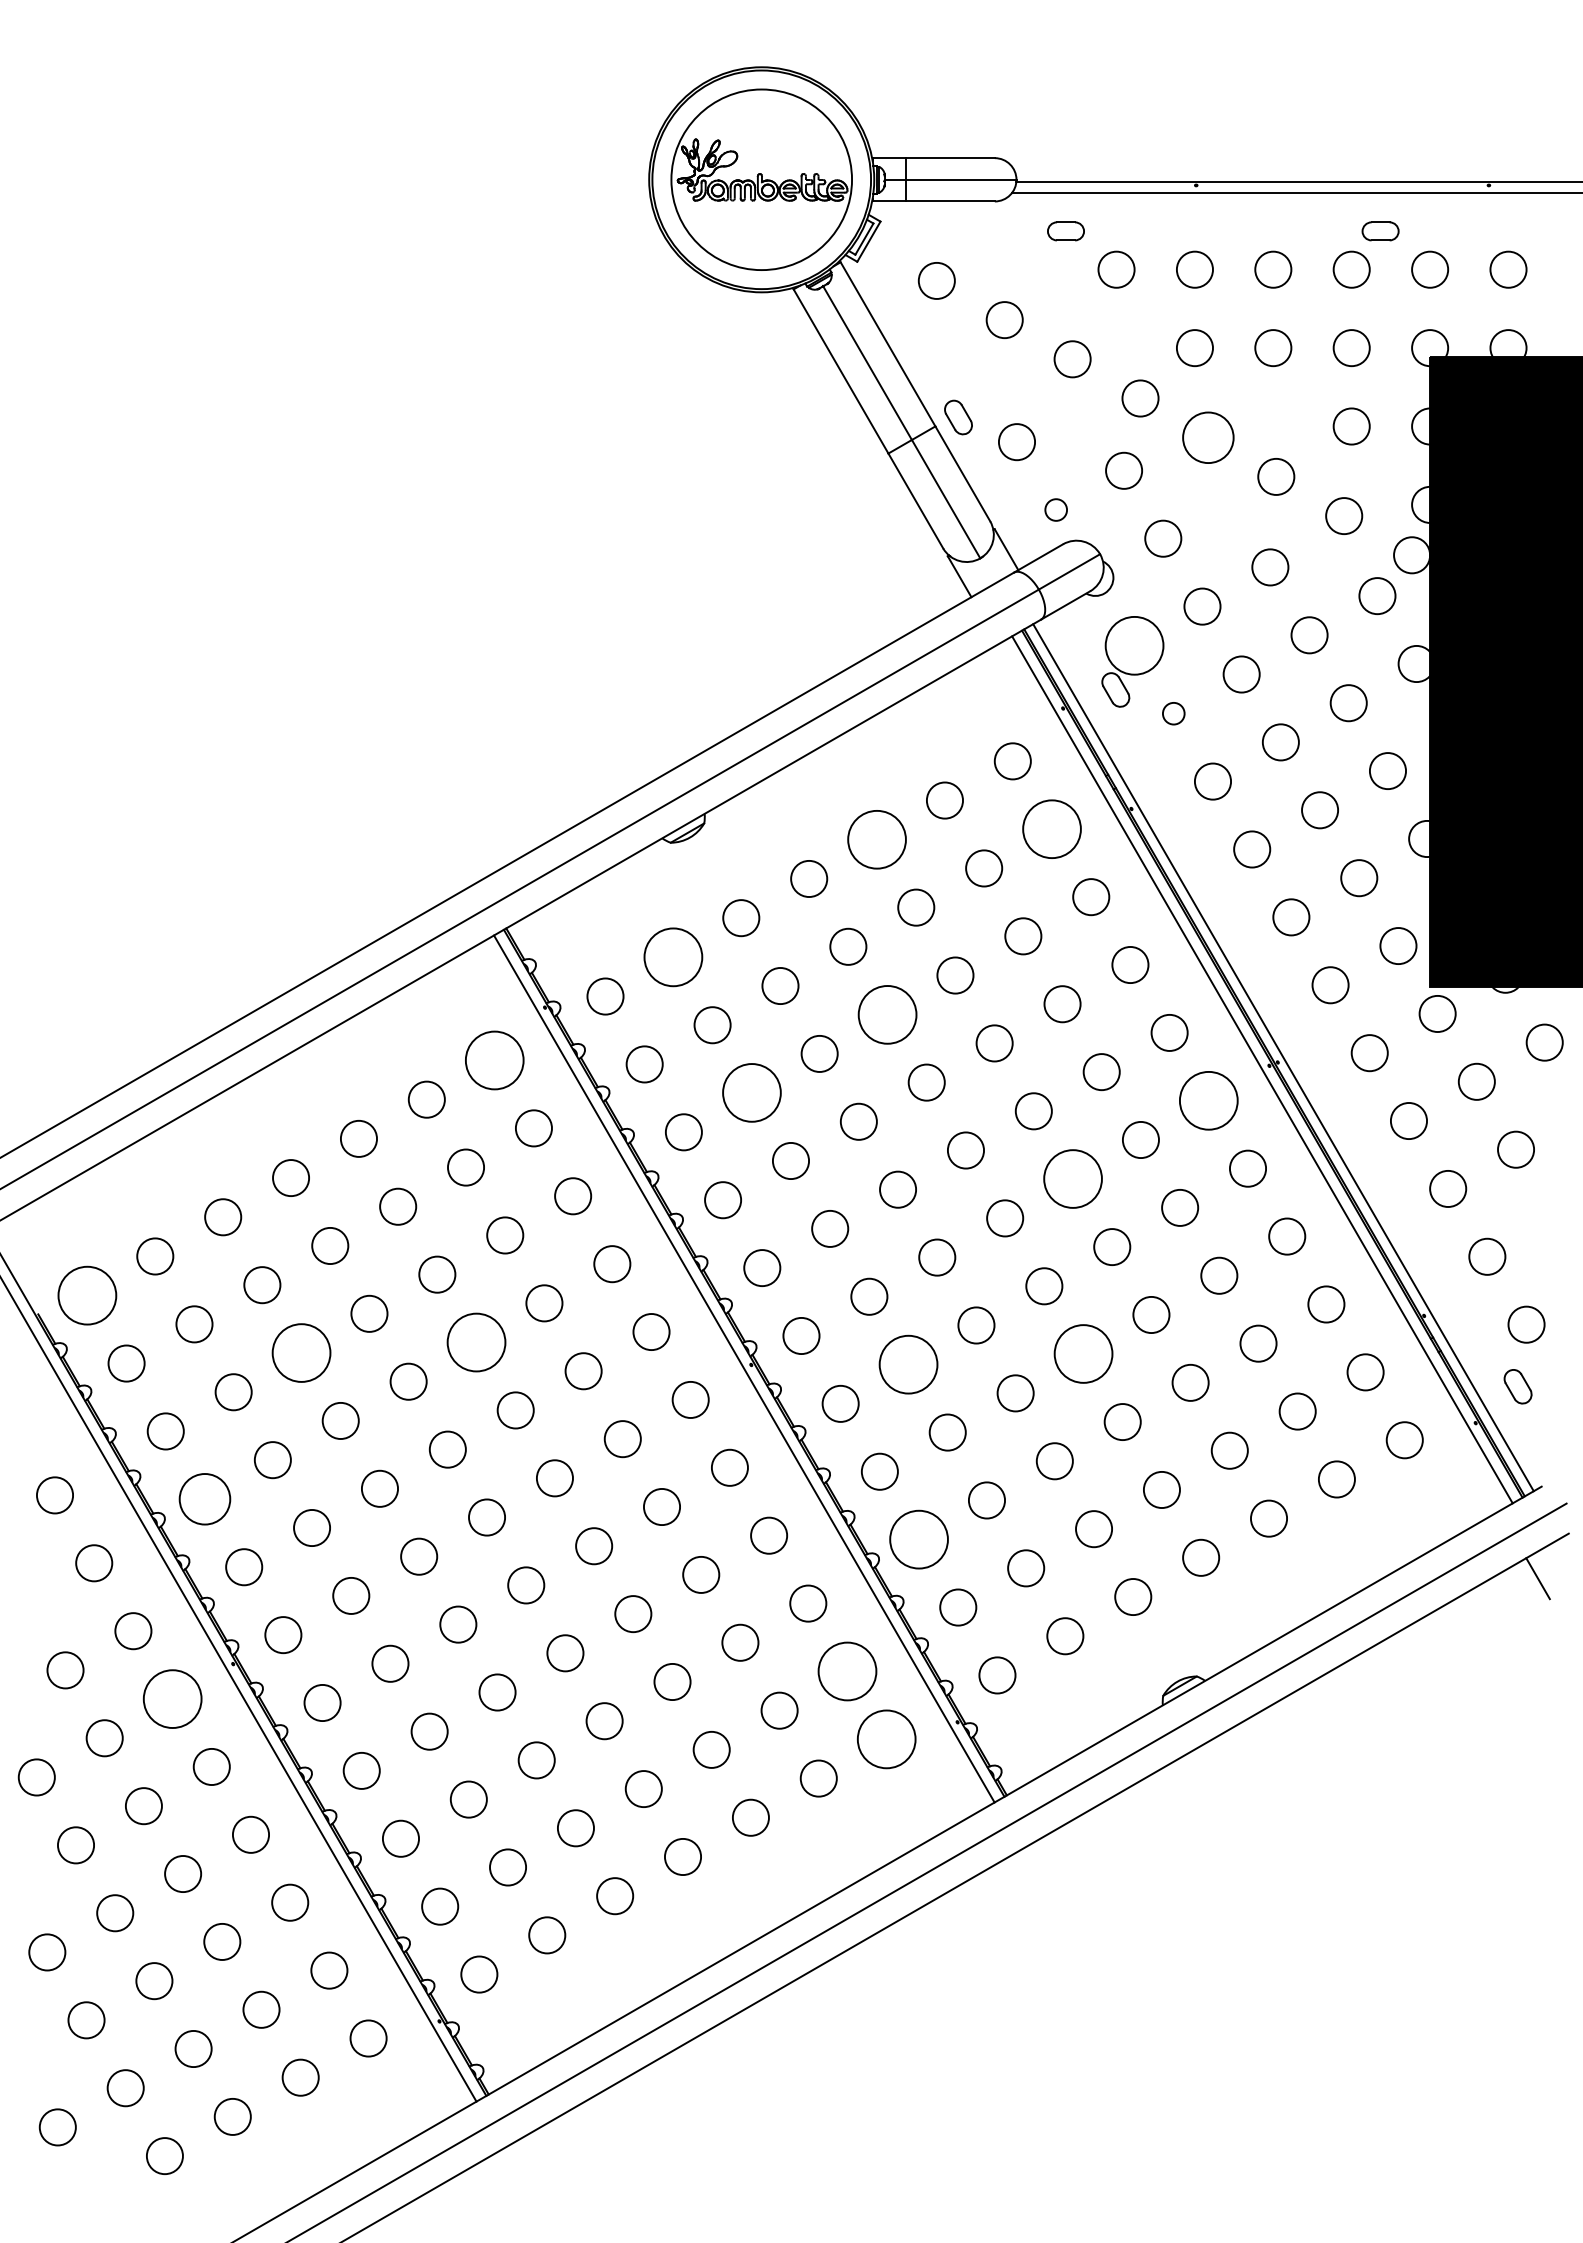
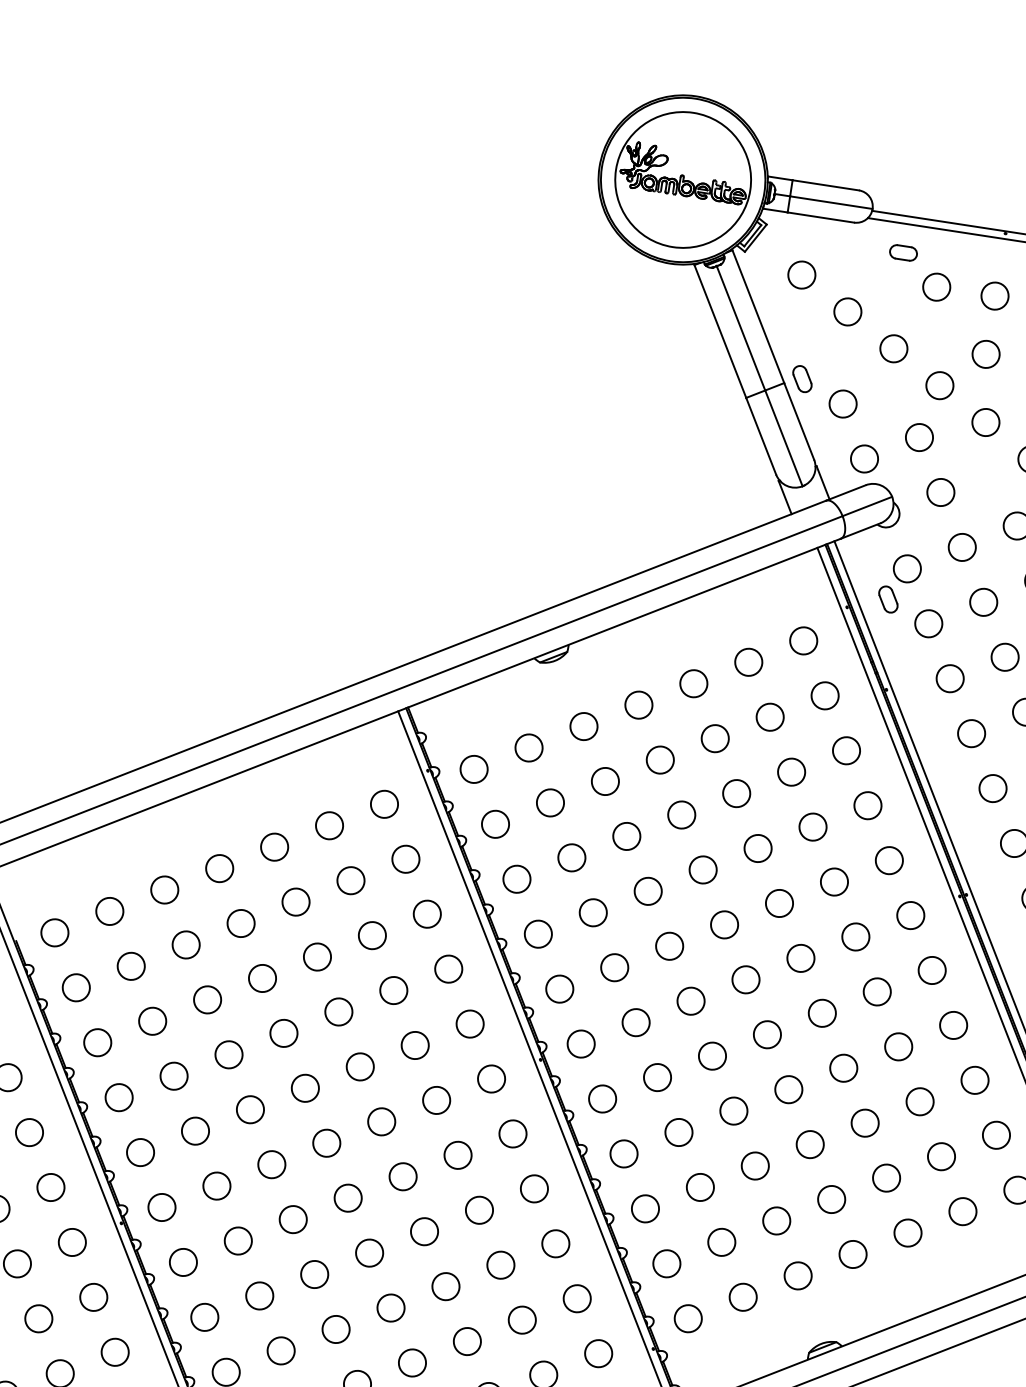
circle: (1208, 437) -> (986, 422), size x0.71
circle: (1056, 509) -> (864, 458), size x1.67
circle: (1134, 645) -> (907, 568), size x0.62
circle: (1173, 713) -> (928, 623), size x1.67
circle: (1052, 829) -> (825, 696), size x0.62
circle: (877, 839) -> (694, 683), size x0.62
circle: (673, 957) -> (529, 748), size x0.62
circle: (887, 1014) -> (681, 814), size x0.62
circle: (494, 1060) -> (384, 804), size x0.62
circle: (751, 1093) -> (571, 858), size x0.62
circle: (1208, 1100) -> (910, 915), size x0.62
circle: (1072, 1179) -> (800, 958), size x0.62
circle: (87, 1295) -> (55, 932), size x0.62
circle: (476, 1342) -> (338, 1011), size x0.62
circle: (301, 1353) -> (207, 1000), size x0.62
circle: (1083, 1354) -> (788, 1089), size x0.62
circle: (908, 1364) -> (657, 1077), size x0.62
circle: (204, 1499) -> (118, 1097), size x0.71
circle: (919, 1539) -> (645, 1208), size x0.62
circle: (847, 1671) -> (577, 1298), size x0.62
circle: (172, 1698) -> (72, 1242), size x0.62
circle: (886, 1739) -> (598, 1353), size x0.62

